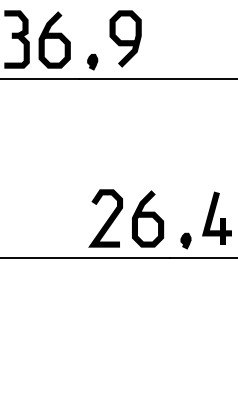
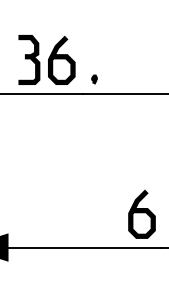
curve: (125, 40) -> (122, 60), removed
part: (92, 62) -> (94, 79), size x0.7
curve: (107, 219) -> (107, 214), removed

